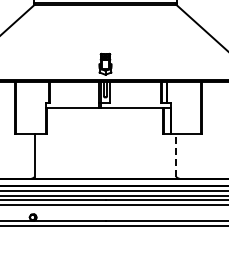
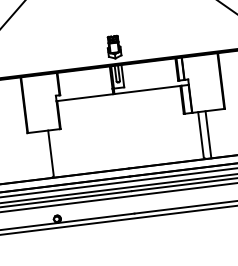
line: (176, 155) -> (201, 134), dashed -> solid
line: (183, 156) -> (208, 134), added

